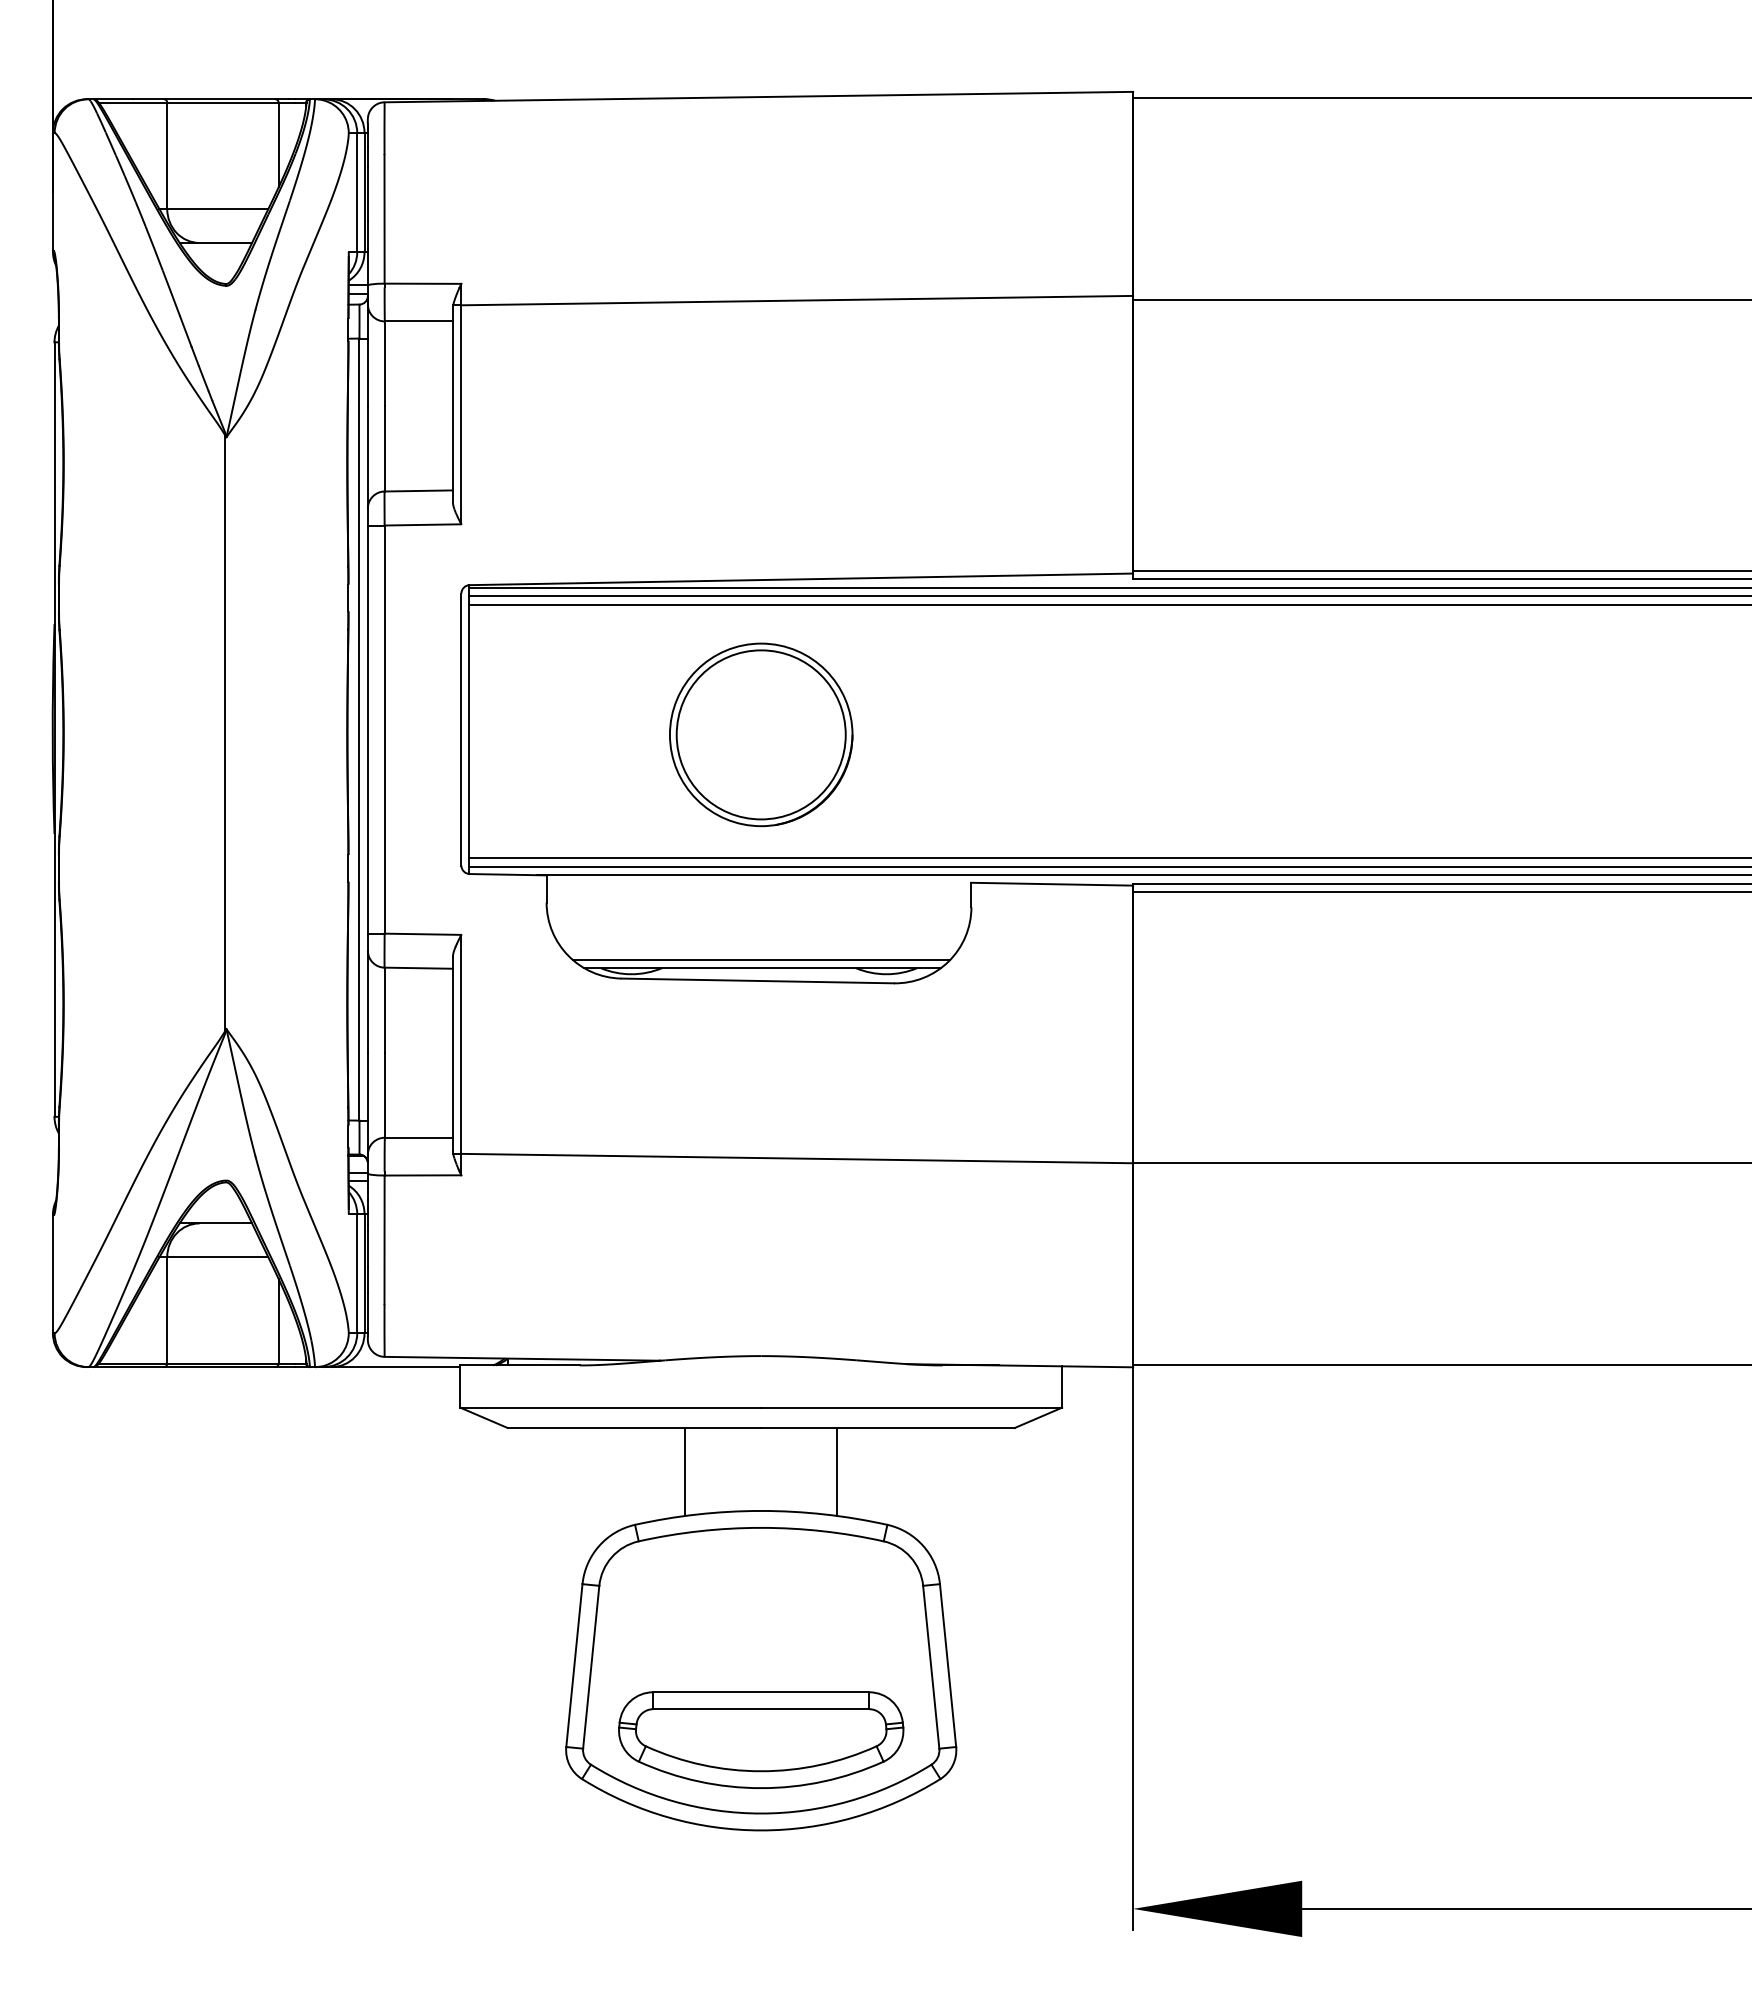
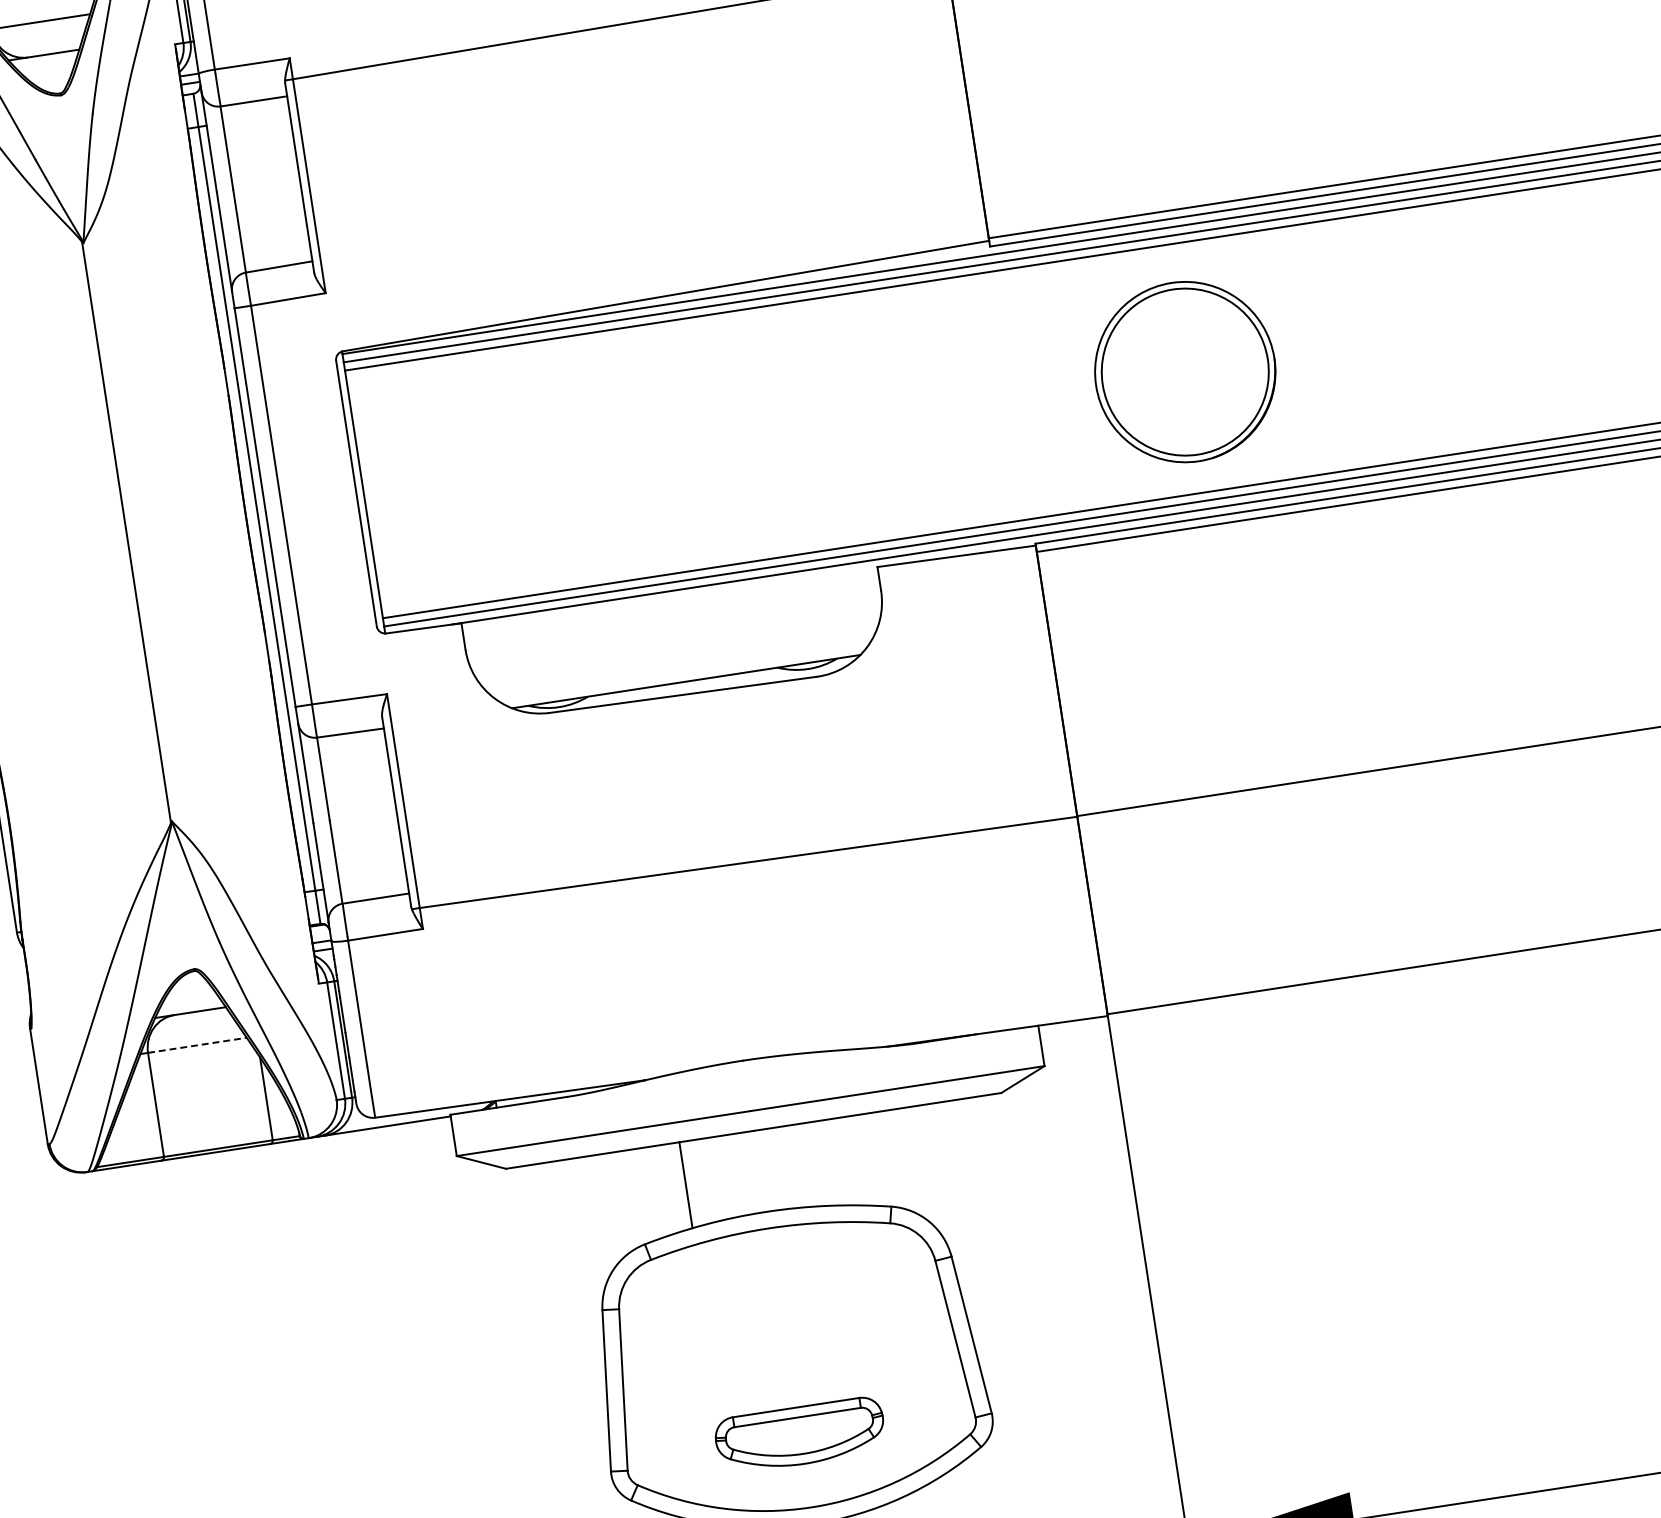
part: (761, 734) -> (1185, 371), moved
line: (761, 959) -> (683, 673), removed
line: (217, 1257) -> (197, 1045), solid -> dashed
line: (837, 1471) -> (834, 1162), removed
part: (761, 1739) -> (800, 1435), size x0.6

